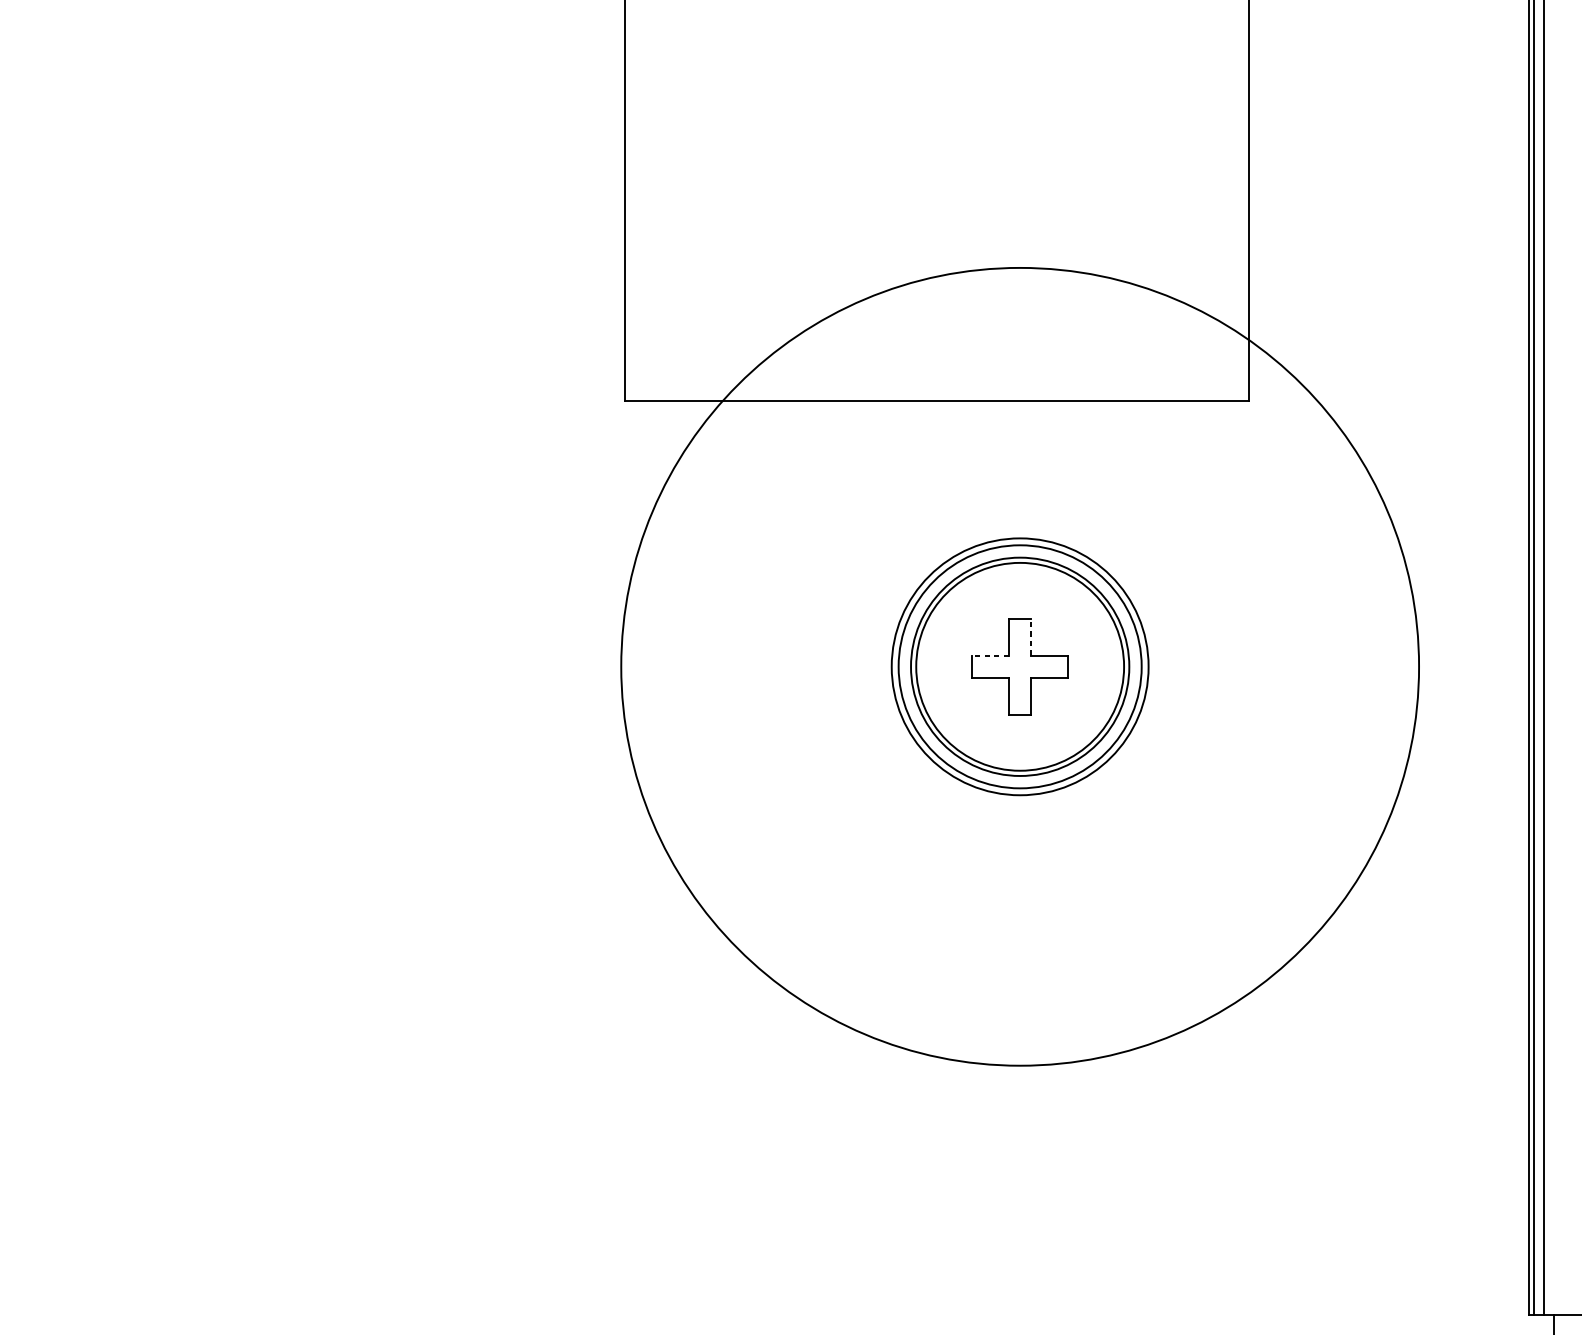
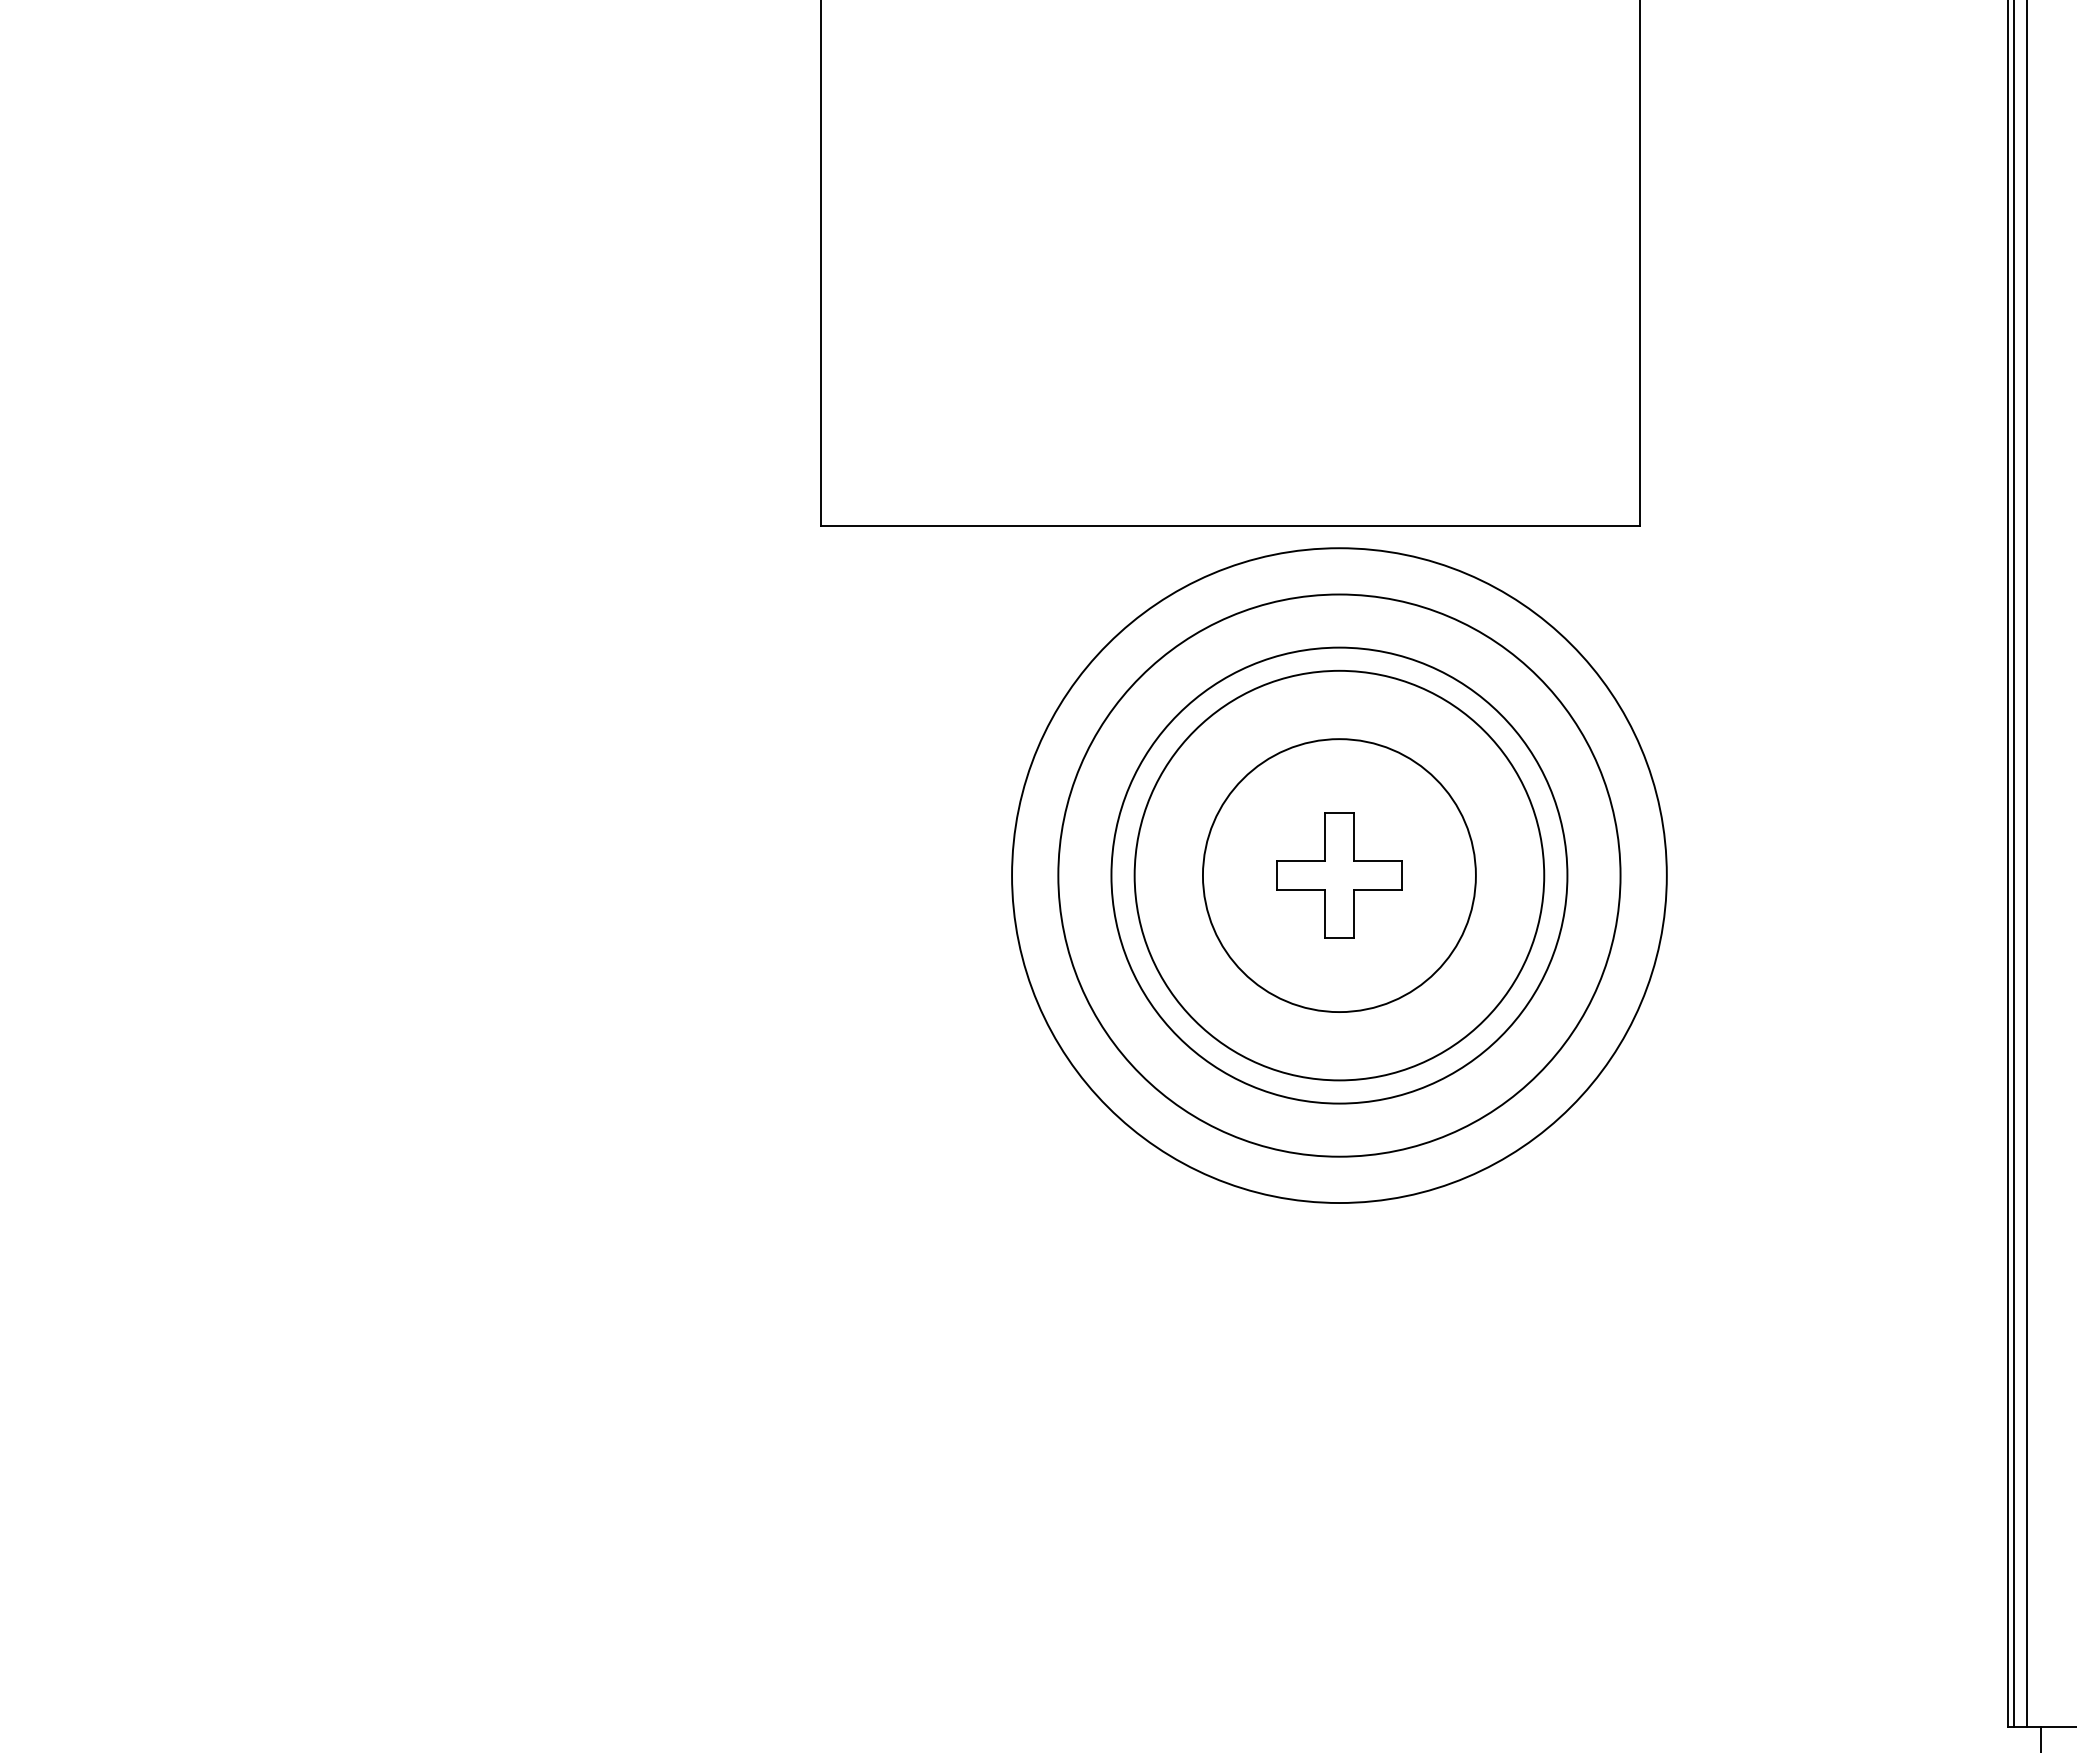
line: (1031, 637) -> (1354, 836), dashed -> solid
line: (990, 655) -> (1300, 860), dashed -> solid
circle: (1020, 666) -> (1339, 875), size x0.62
circle: (1020, 666) -> (1339, 875), size x1.43
circle: (1020, 666) -> (1339, 875), size x1.43
circle: (1020, 666) -> (1339, 875), size x1.67

